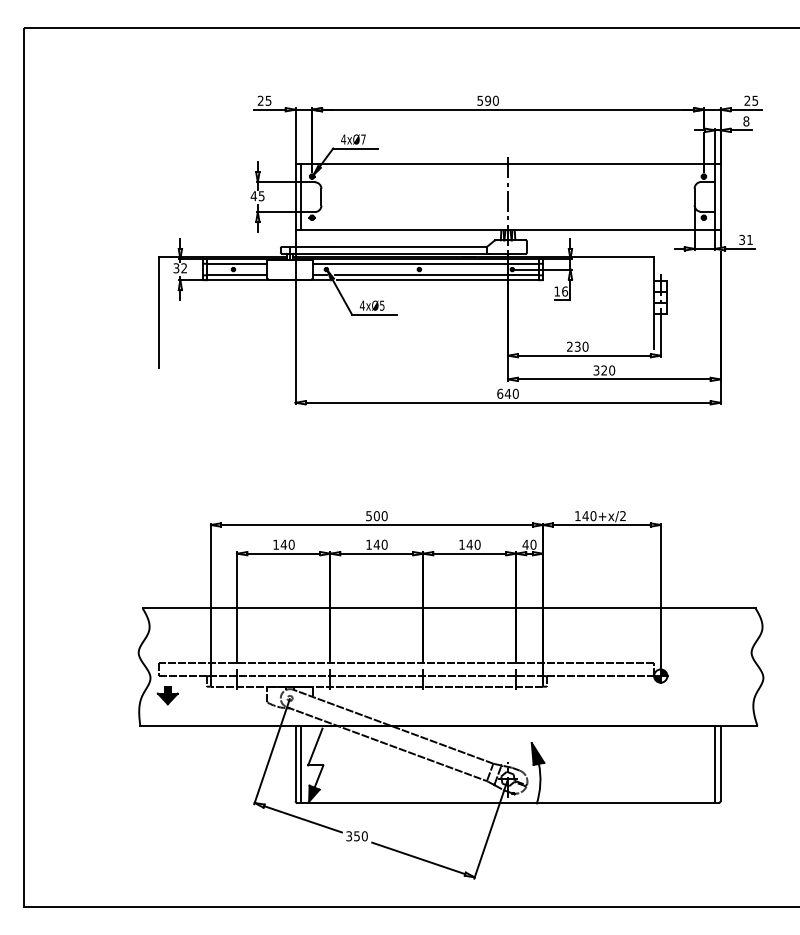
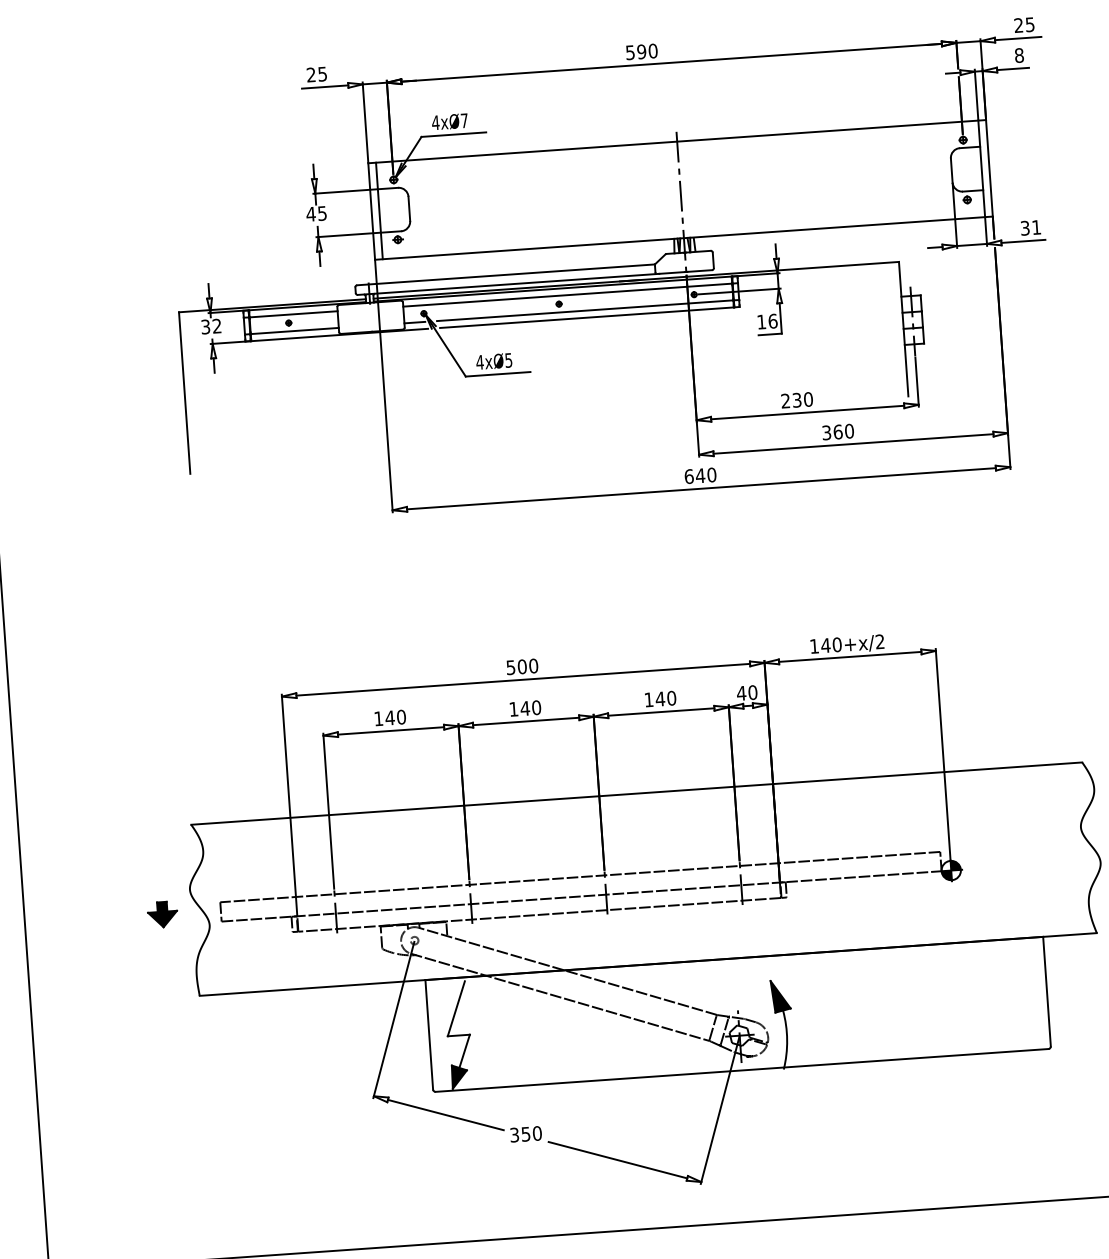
text: (604, 370) -> (838, 432), 320 -> 360
part: (167, 695) -> (162, 914), moved
line: (300, 763) -> (436, 1034), removed
line: (715, 763) -> (1039, 992), removed

